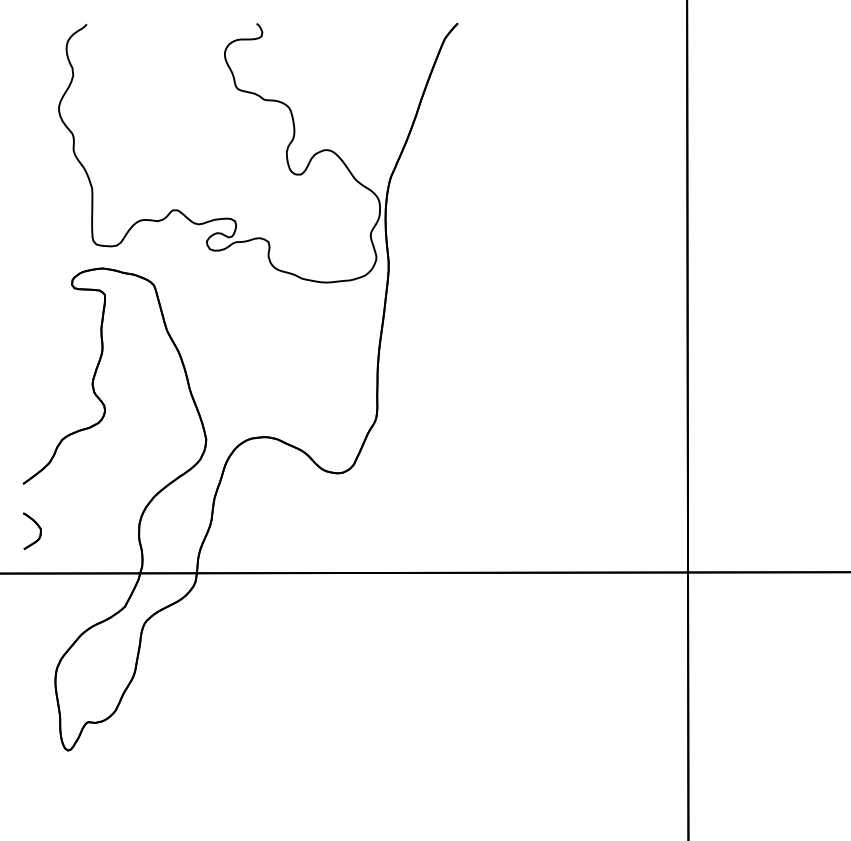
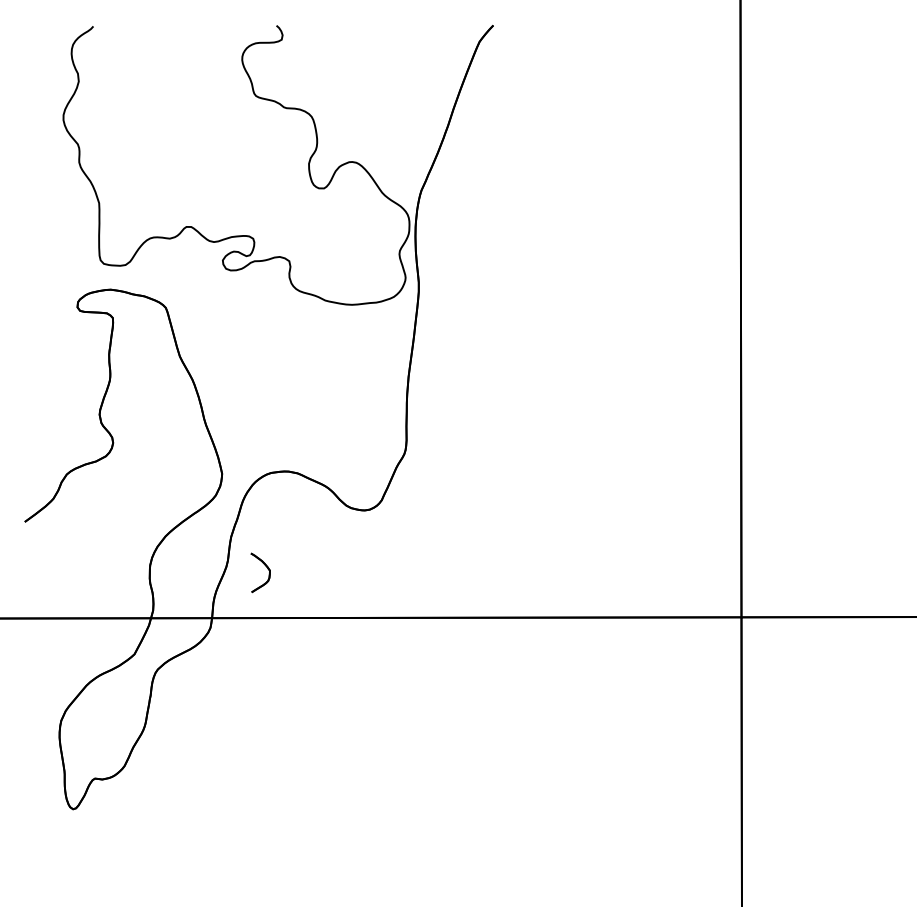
part: (38, 528) -> (267, 569), moved

